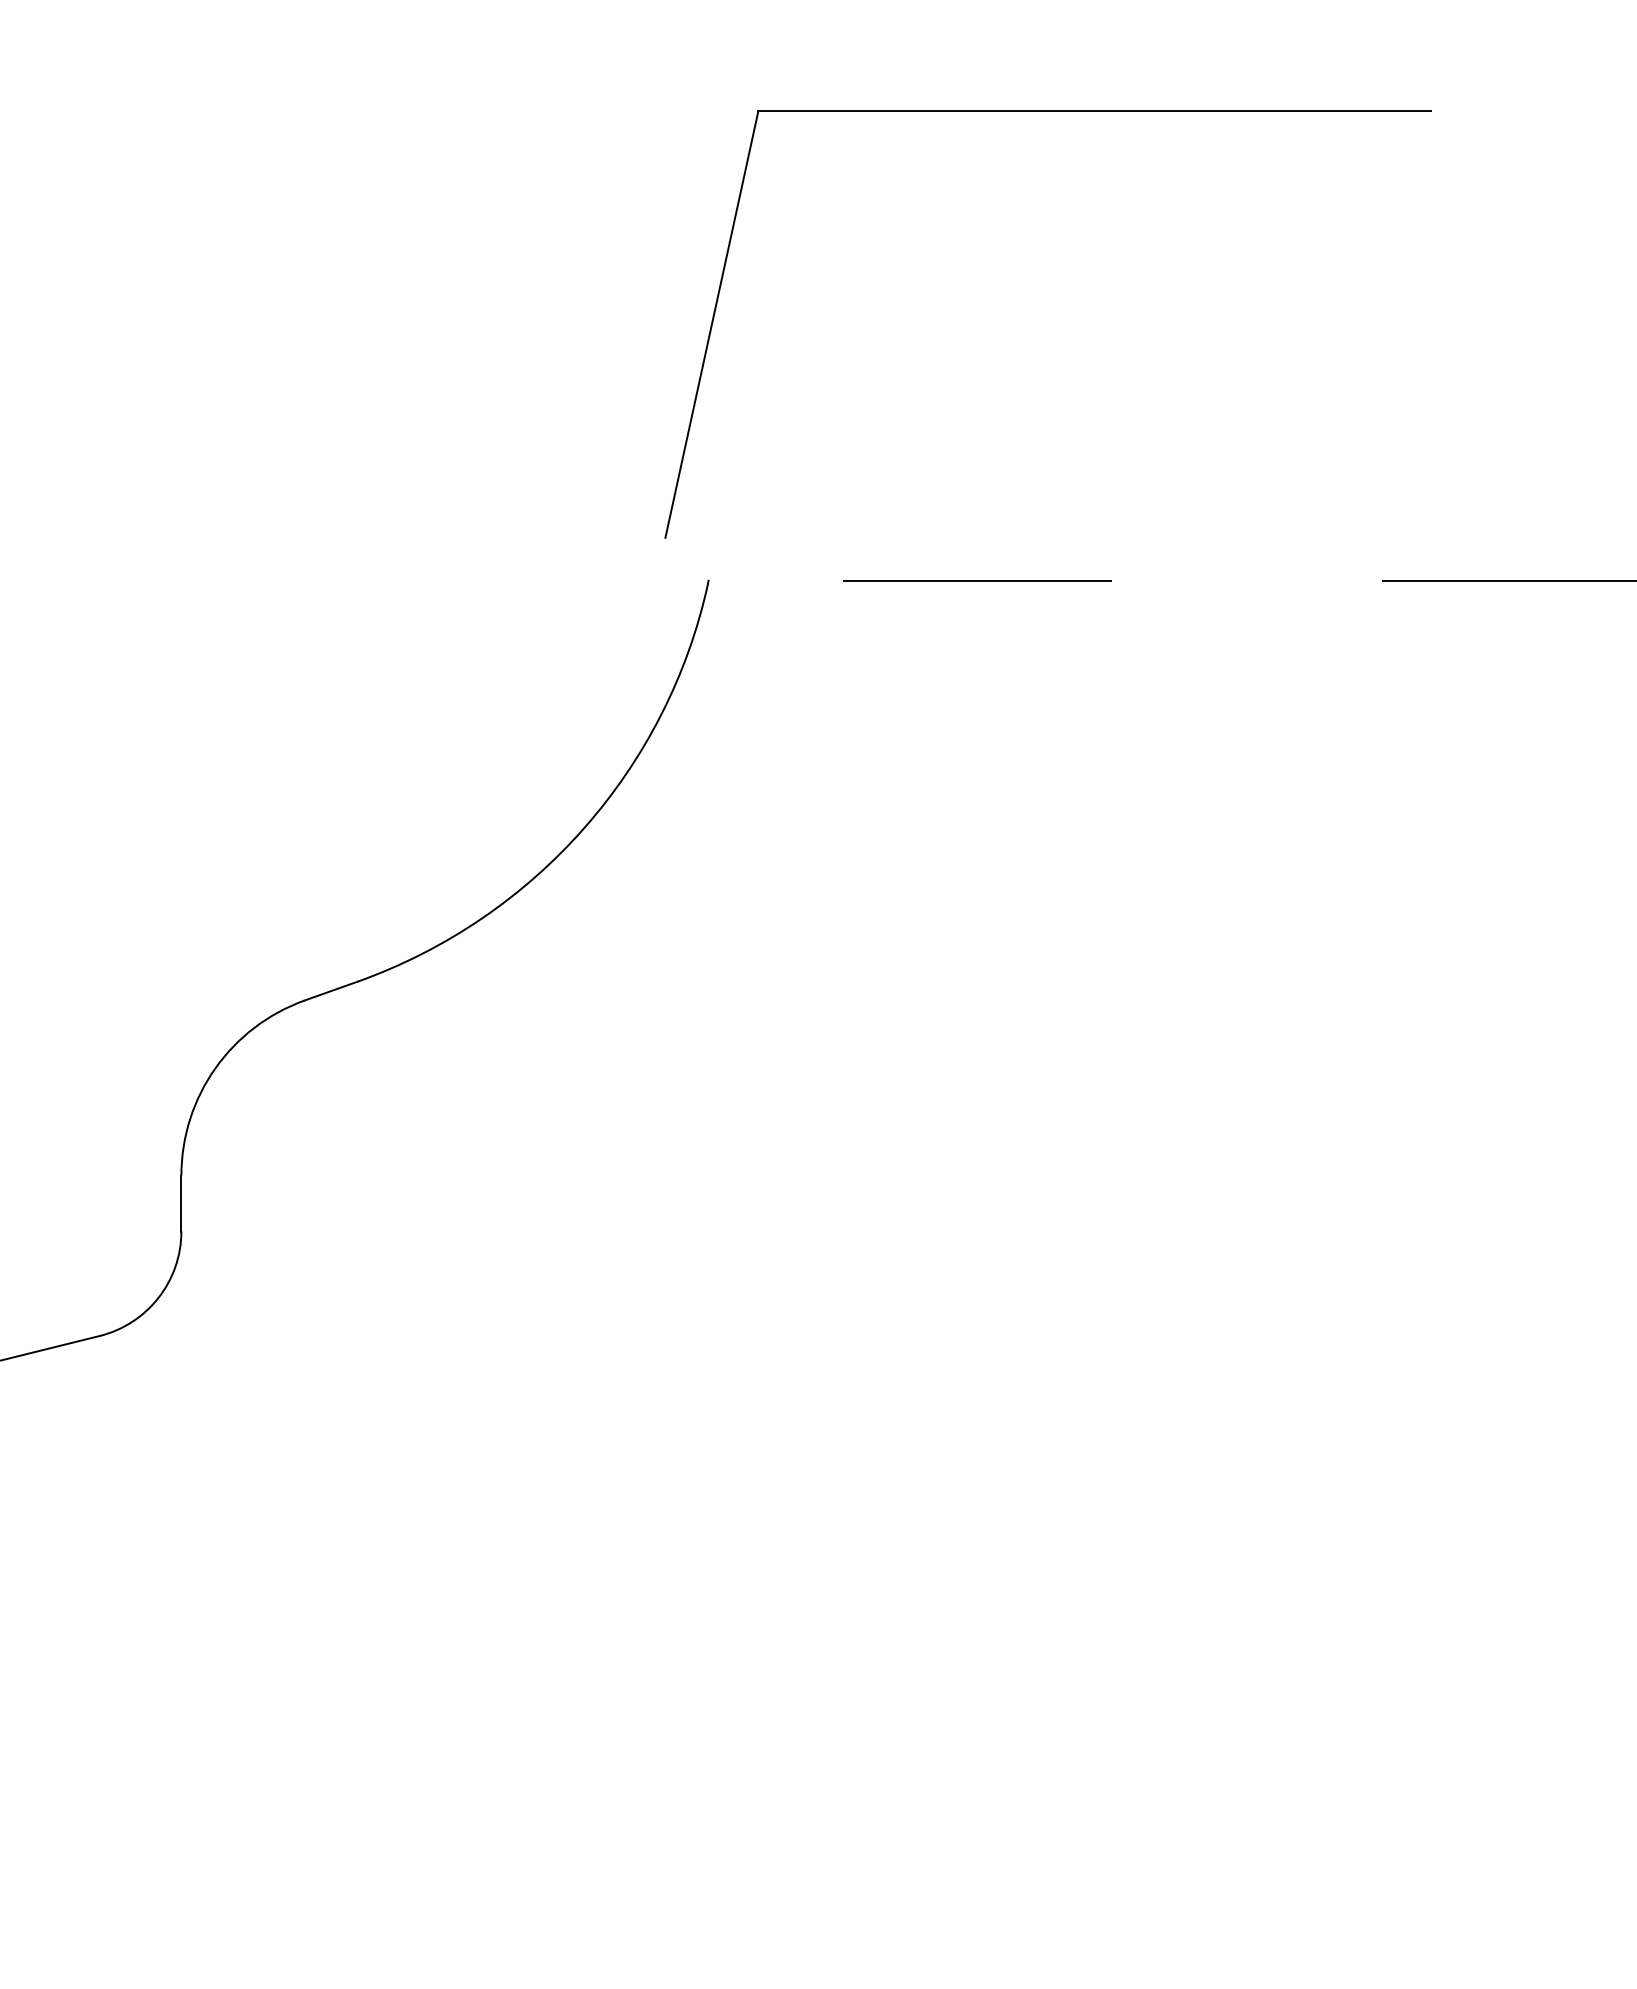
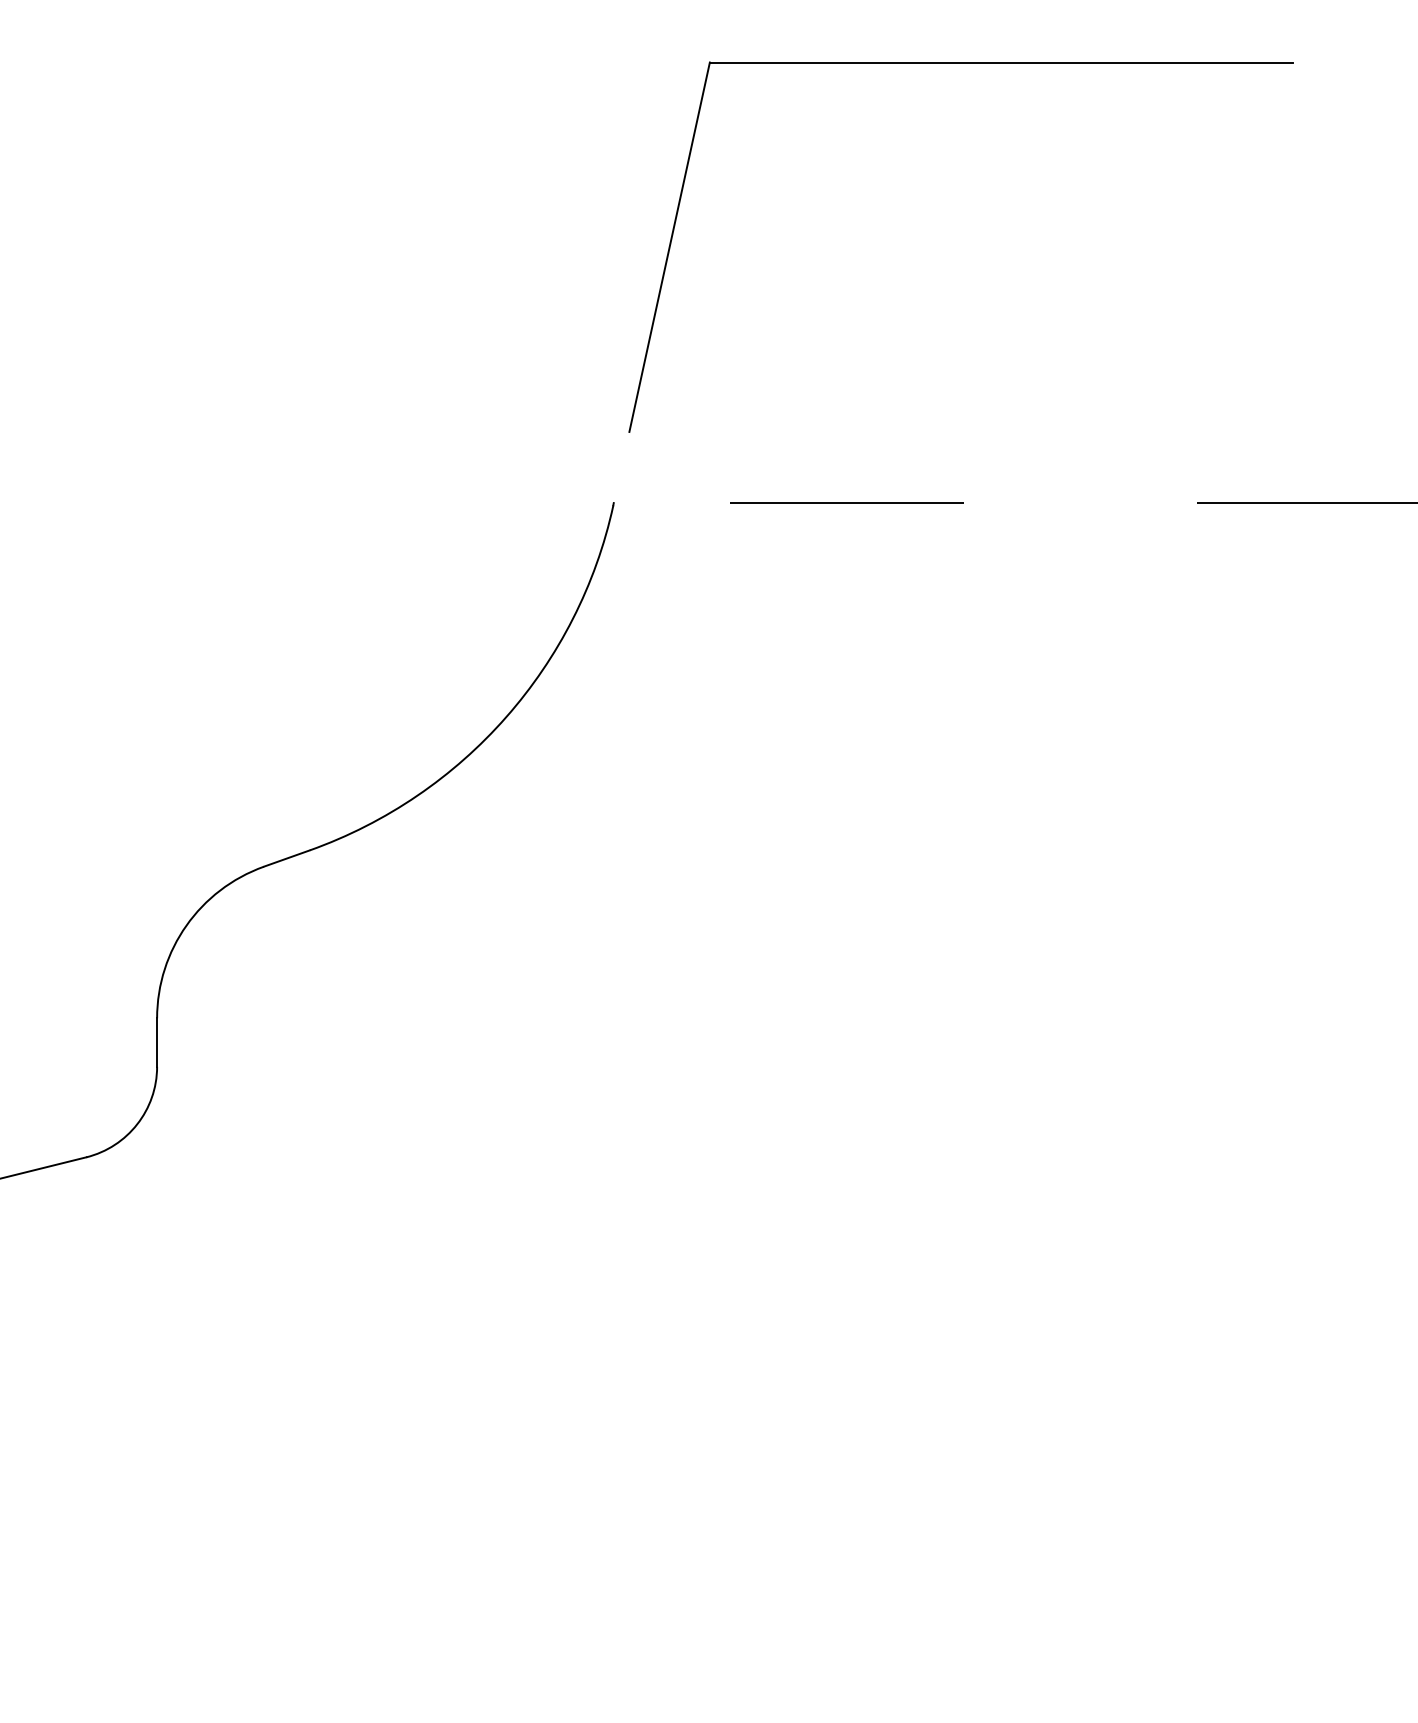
part: (1047, 112) -> (960, 63), moved

